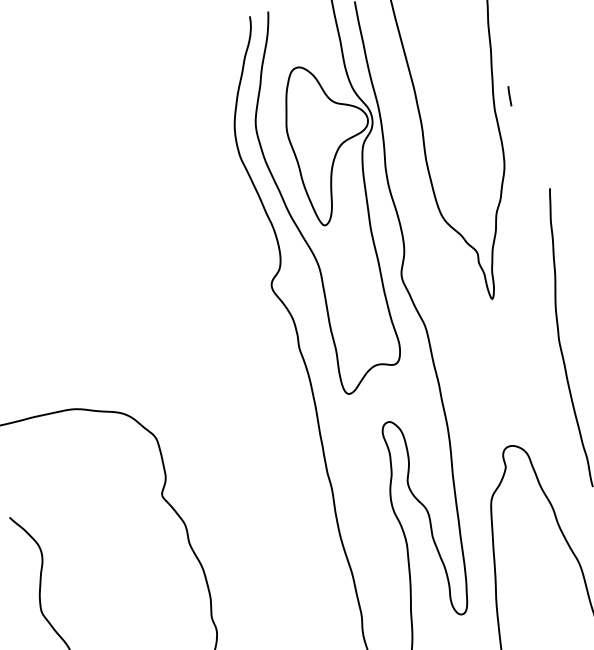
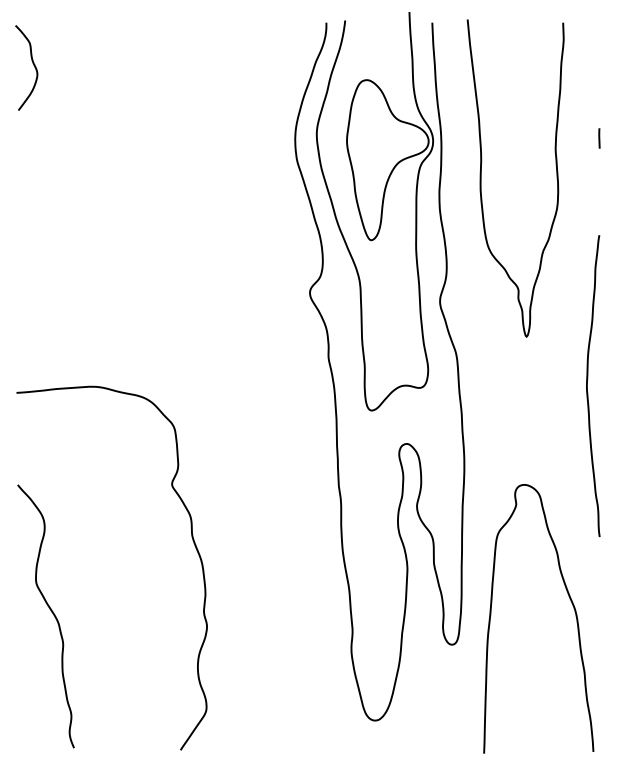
line: (509, 96) -> (599, 138), moved

